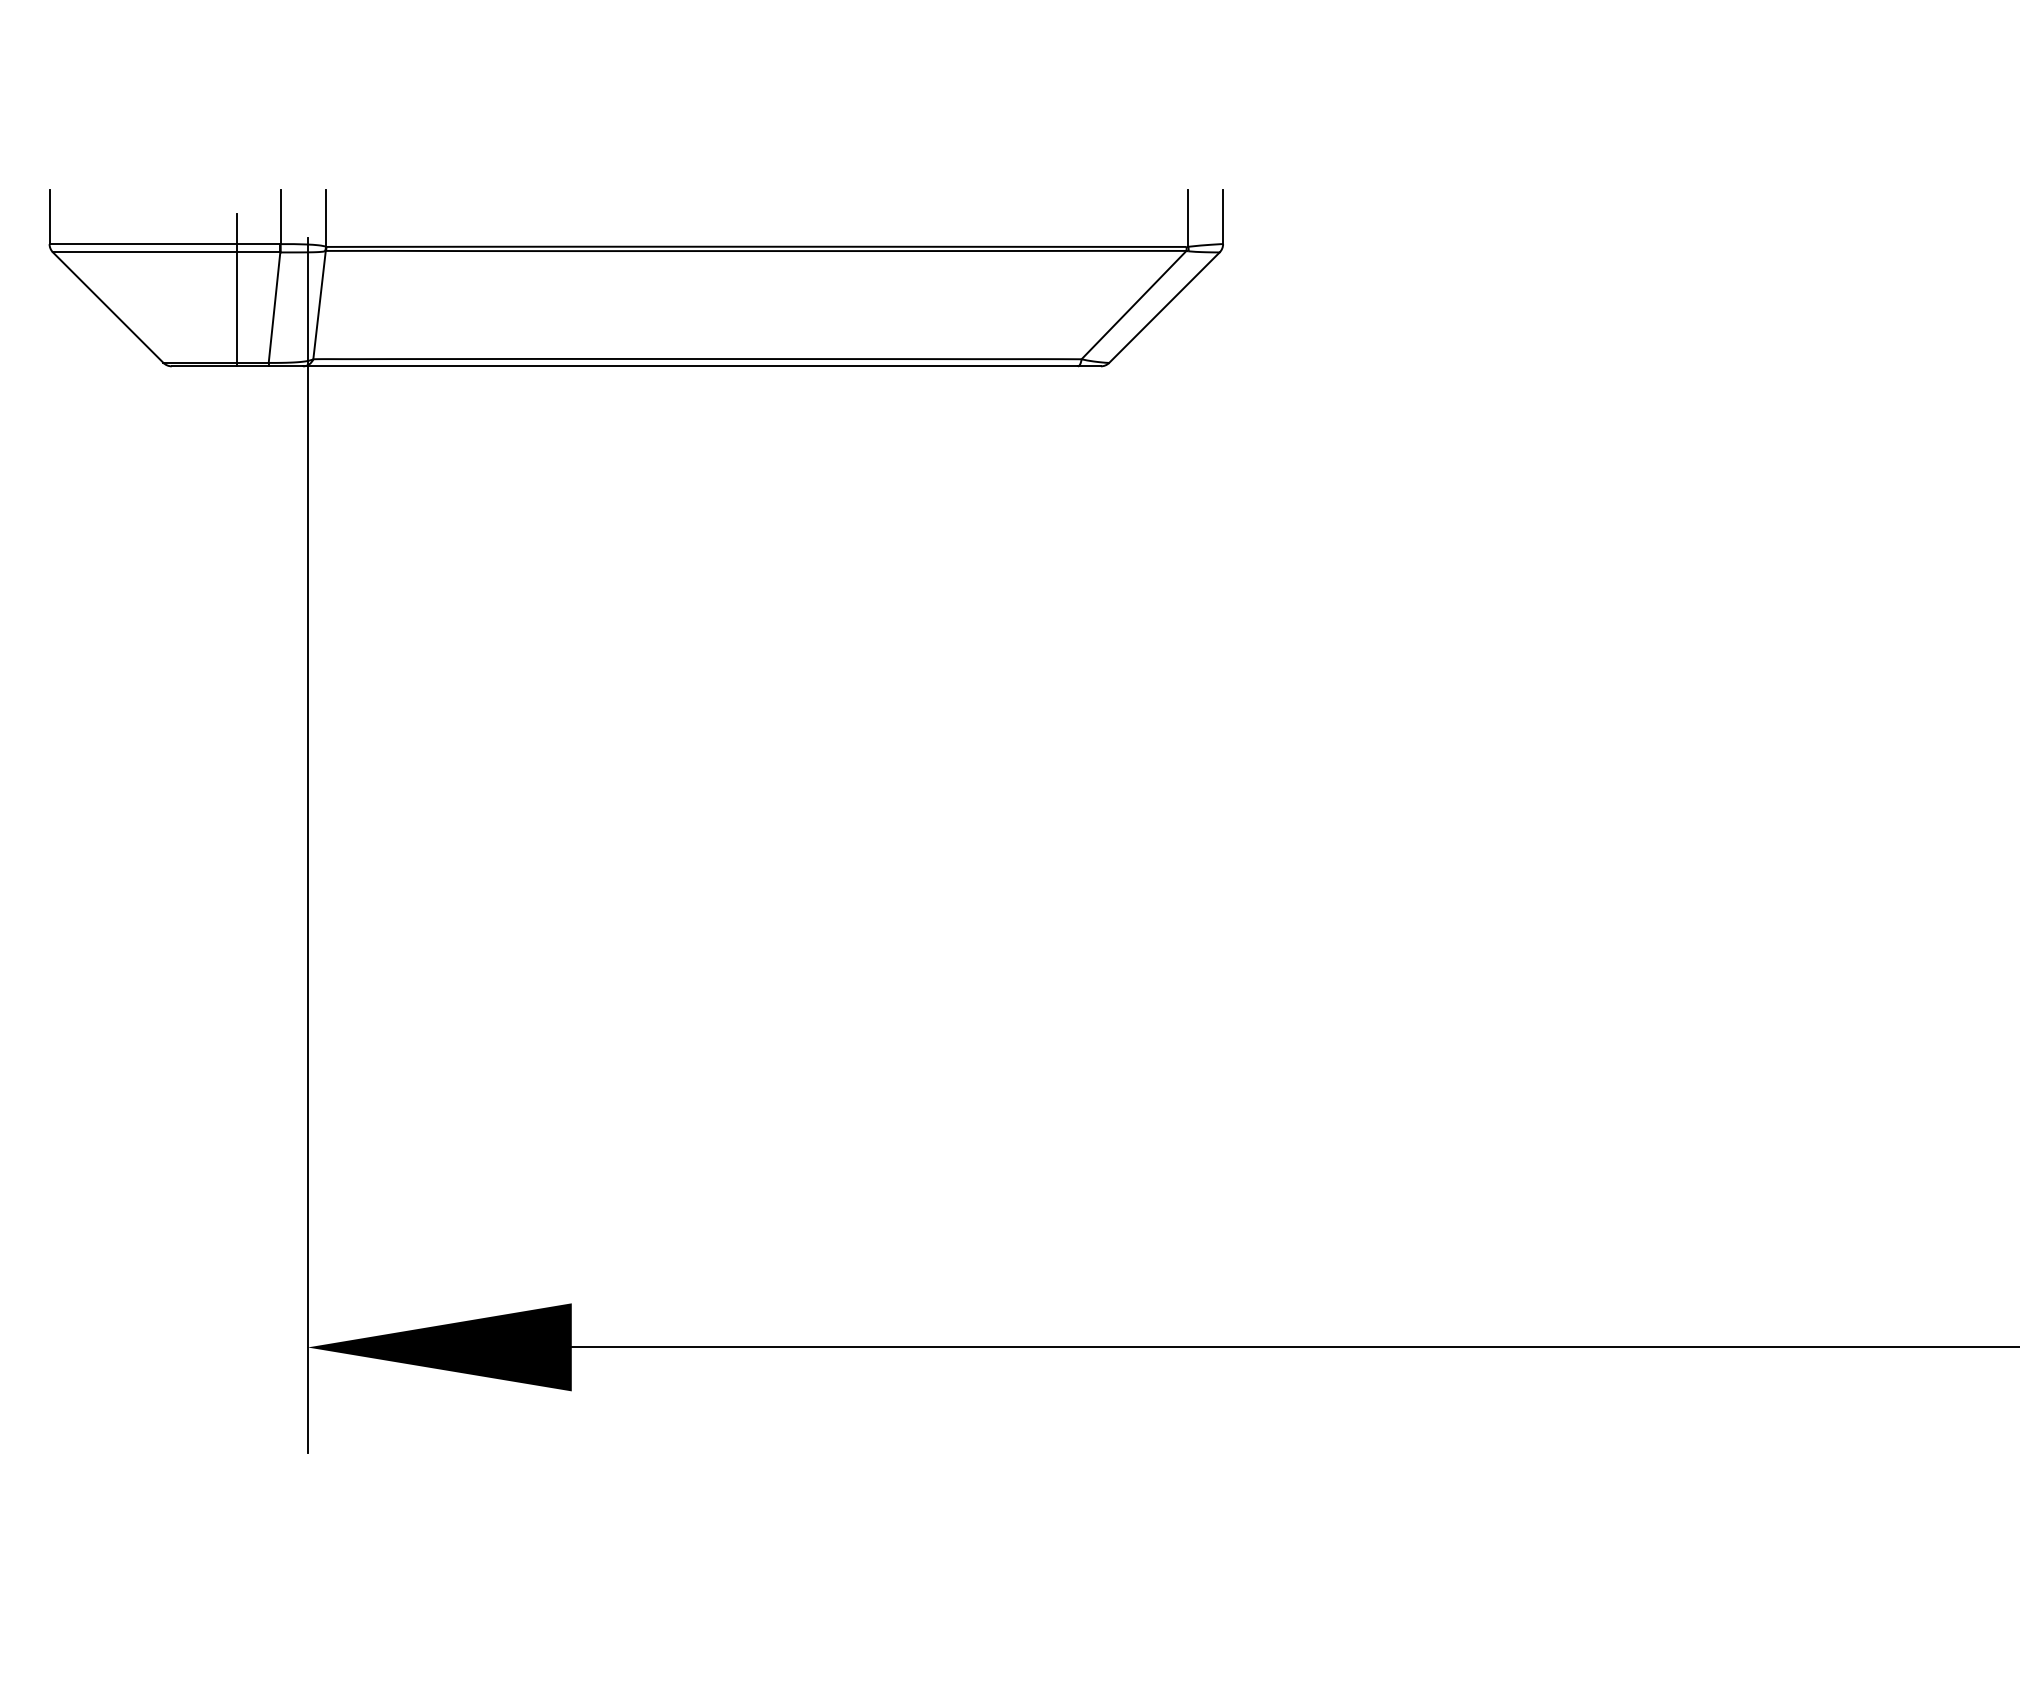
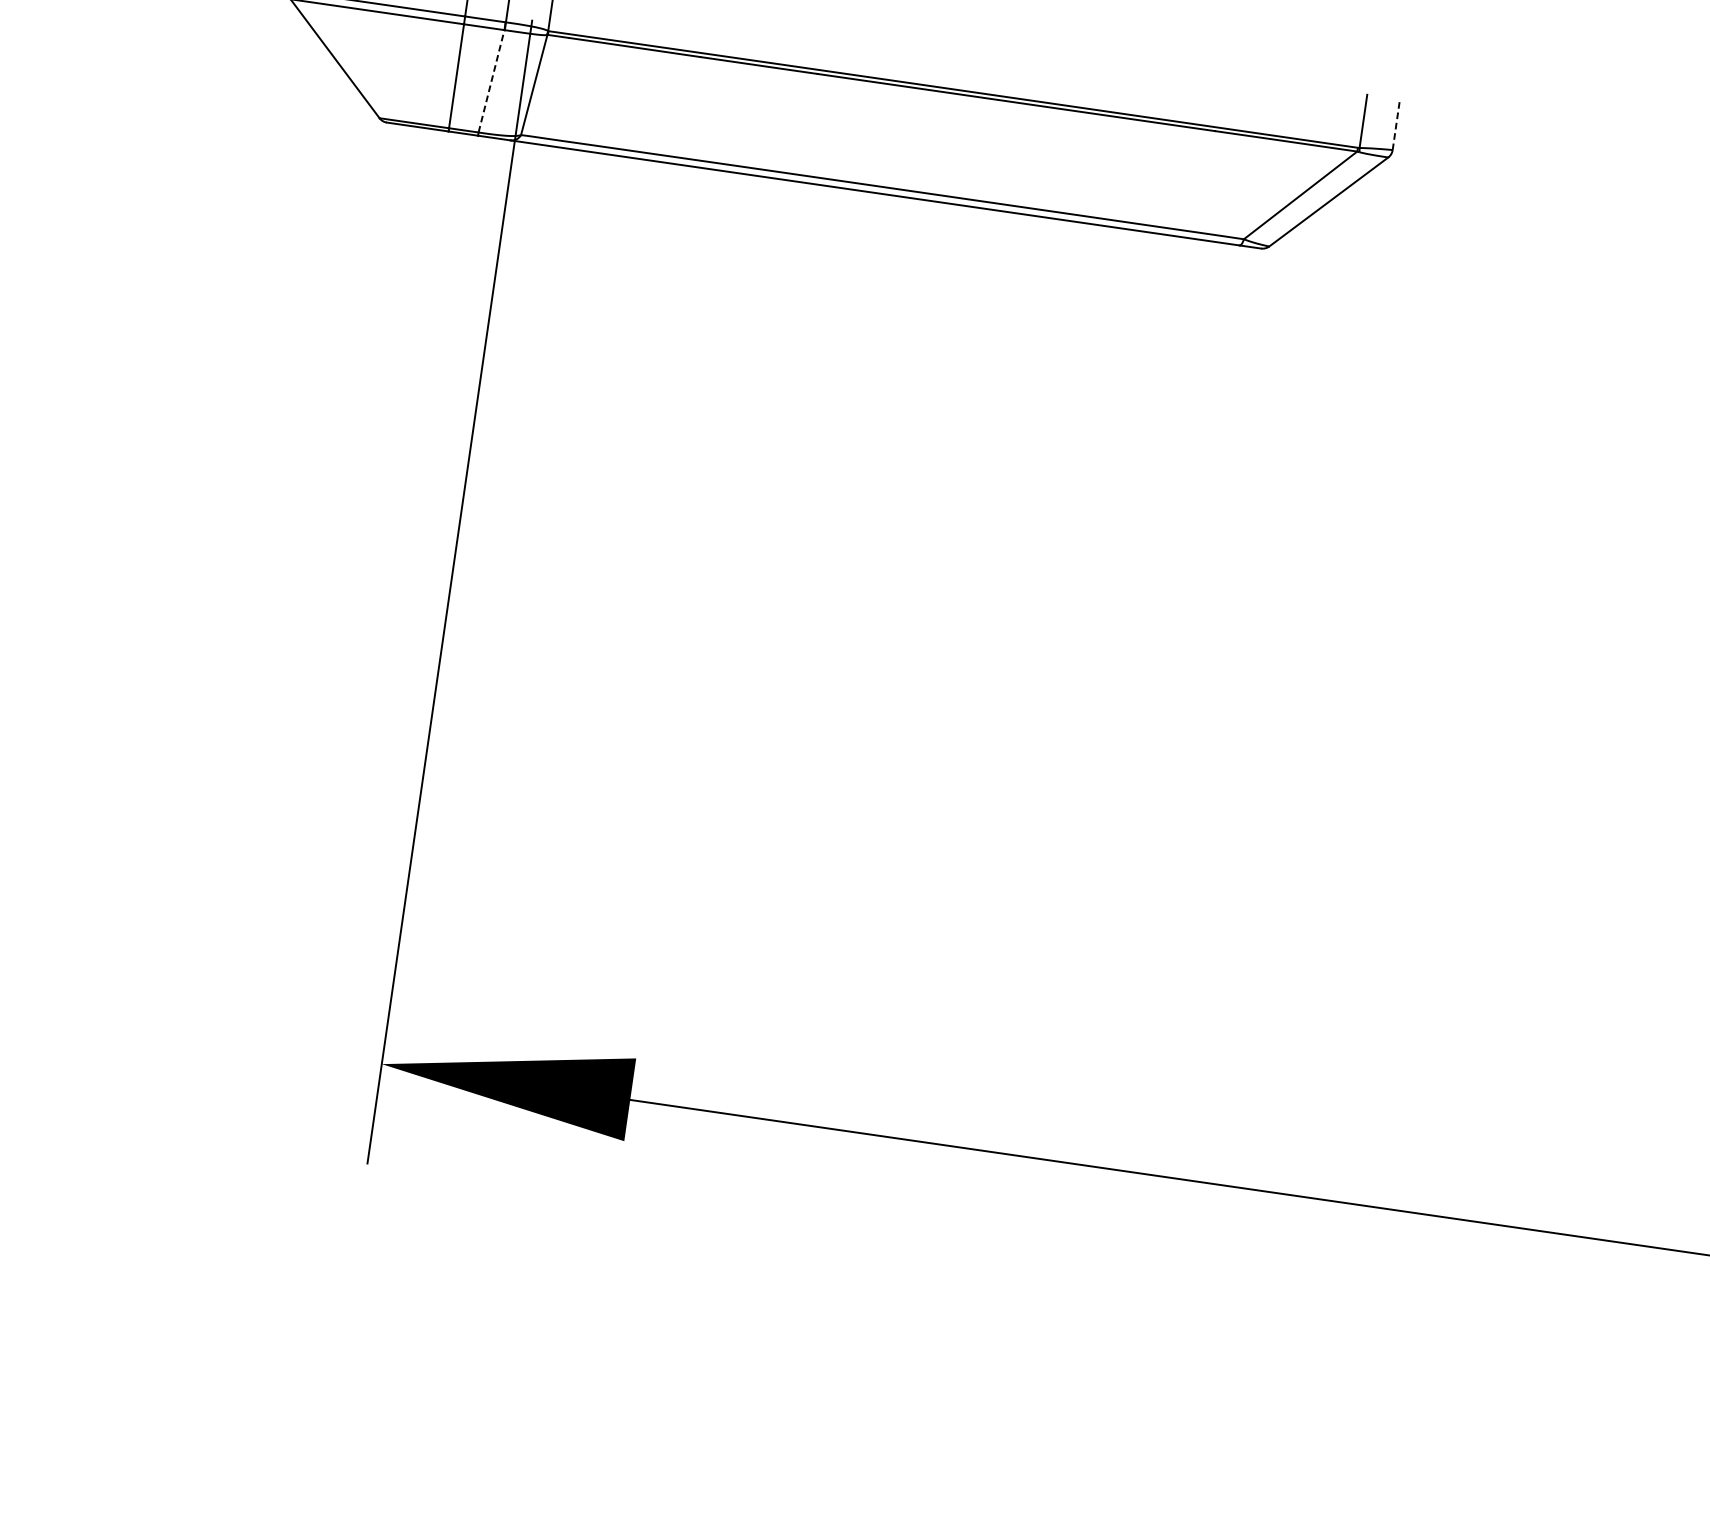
line: (1223, 217) -> (1396, 125), solid -> dashed
line: (274, 307) -> (491, 81), solid -> dashed

